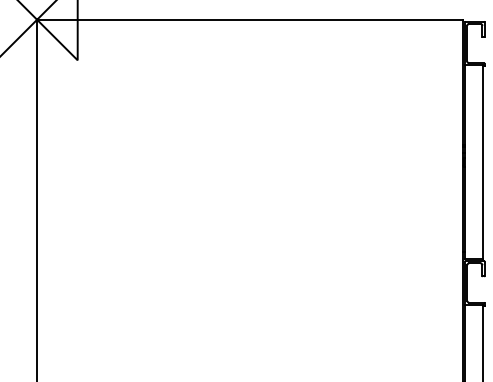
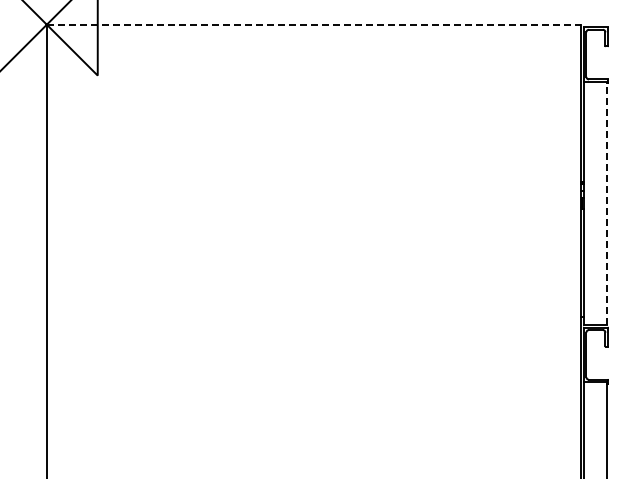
line: (250, 19) -> (314, 24), solid -> dashed
line: (483, 162) -> (606, 203), solid -> dashed

